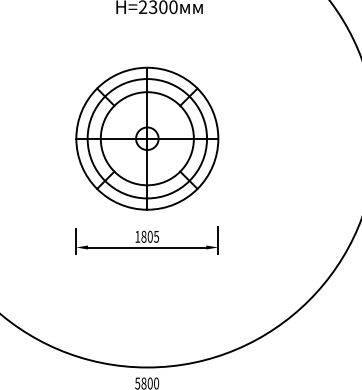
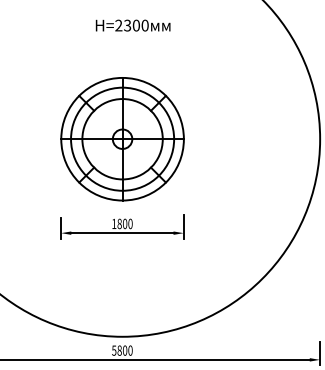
text: (156, 236) -> (130, 223), 1805 -> 1800

